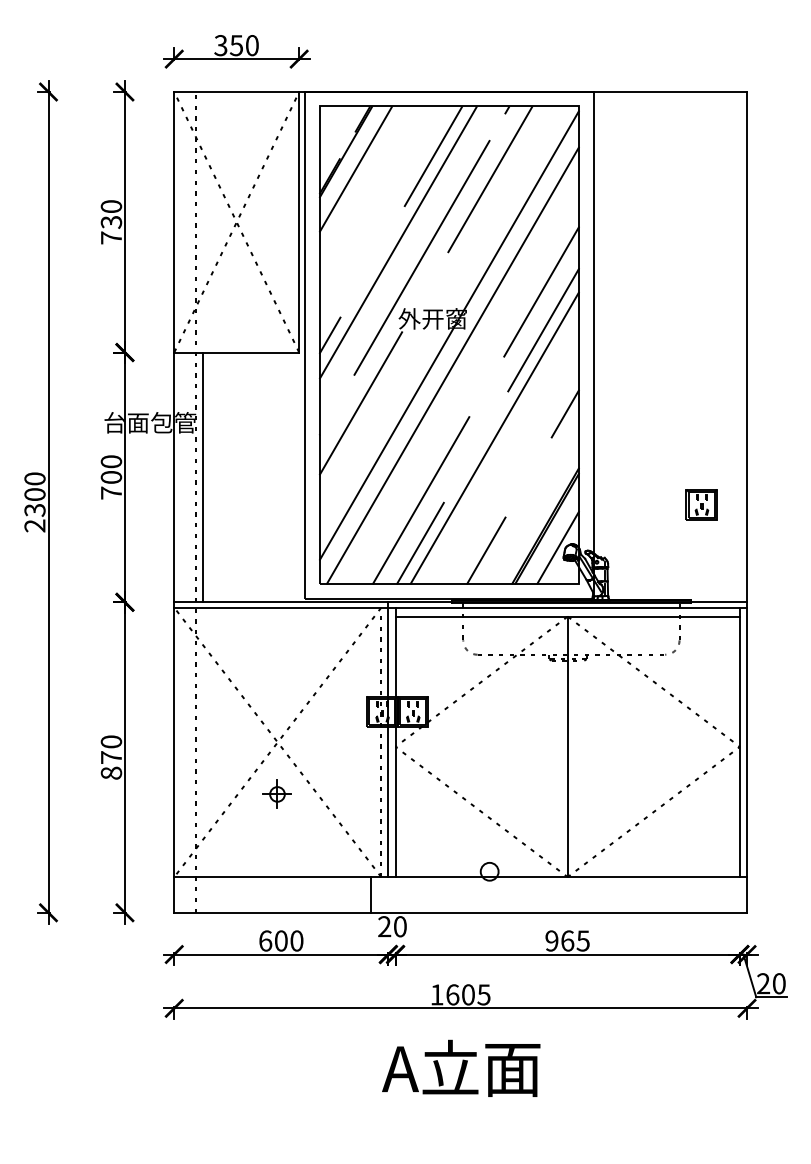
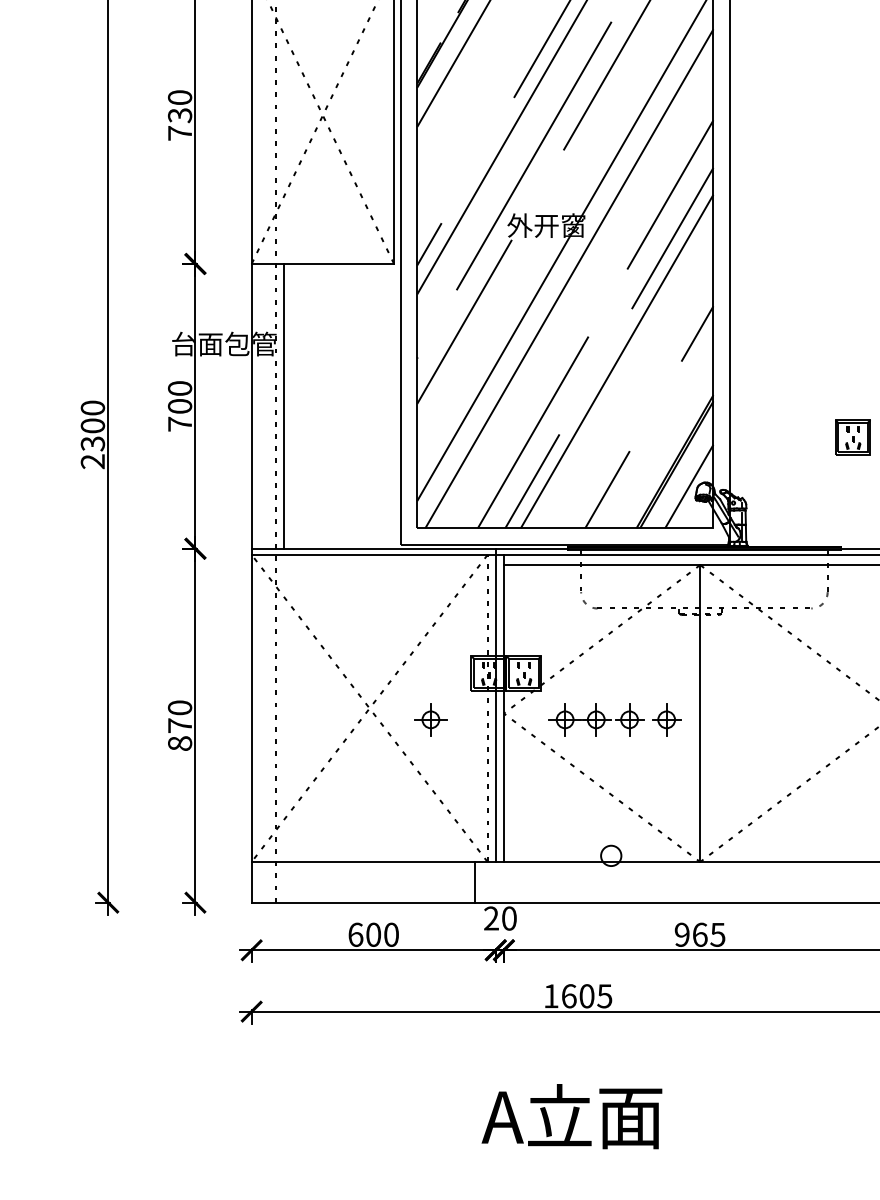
part: (492, 751) -> (614, 718), added
part: (276, 793) -> (429, 718), moved
text: (461, 1067) -> (572, 1115), moved

